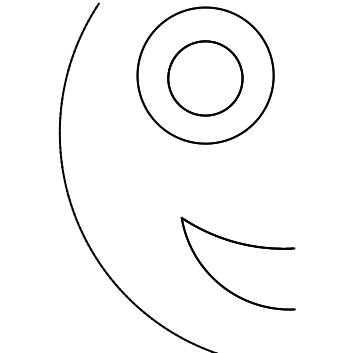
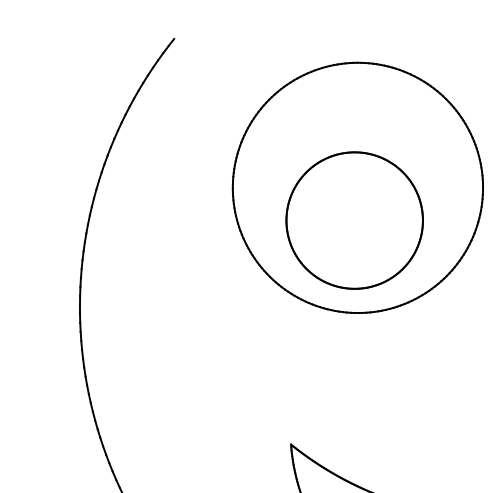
part: (205, 78) -> (354, 220), moved

